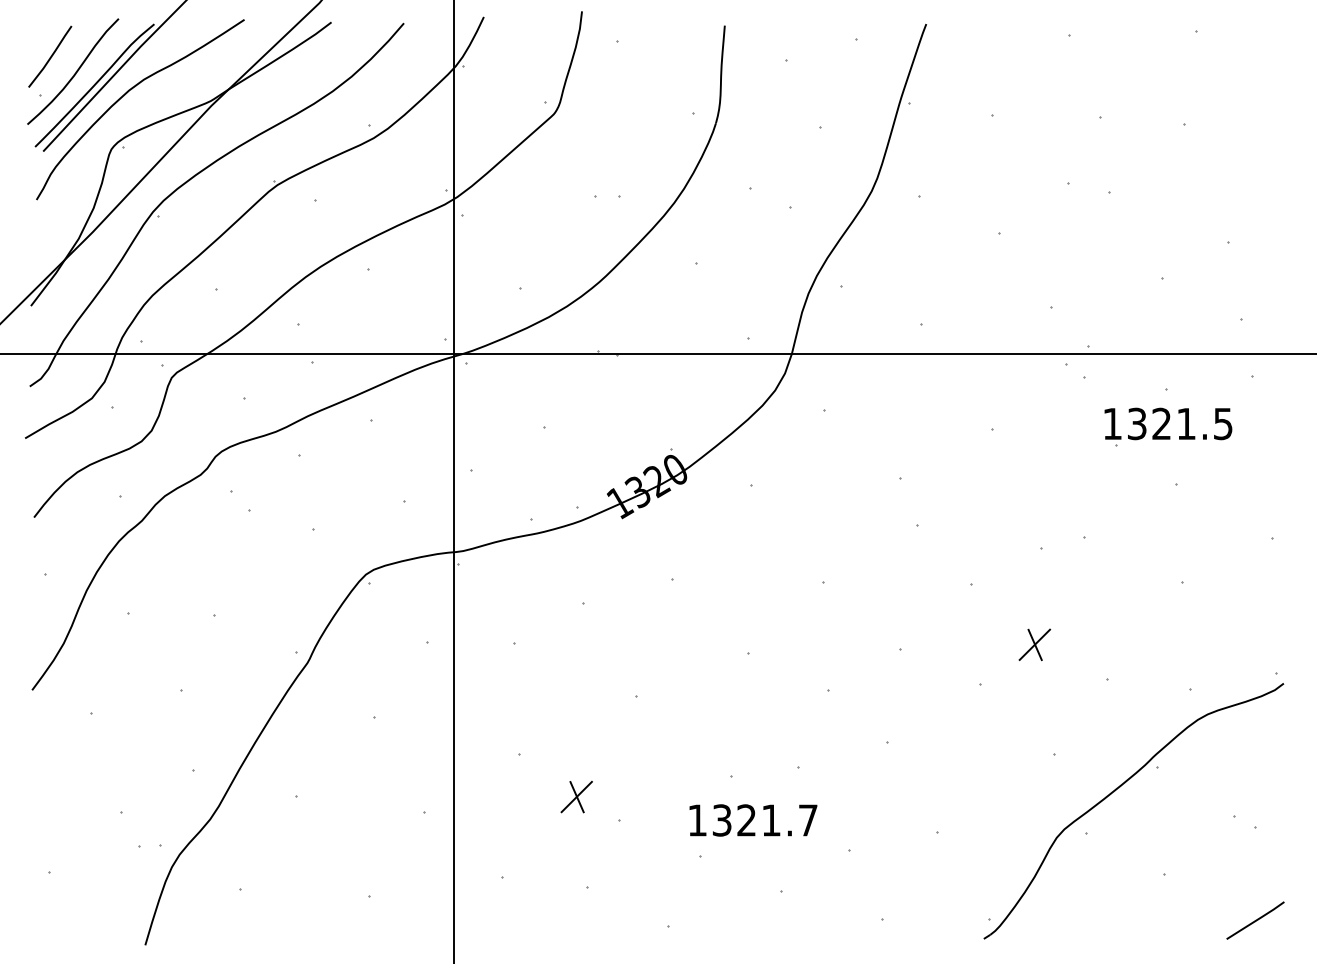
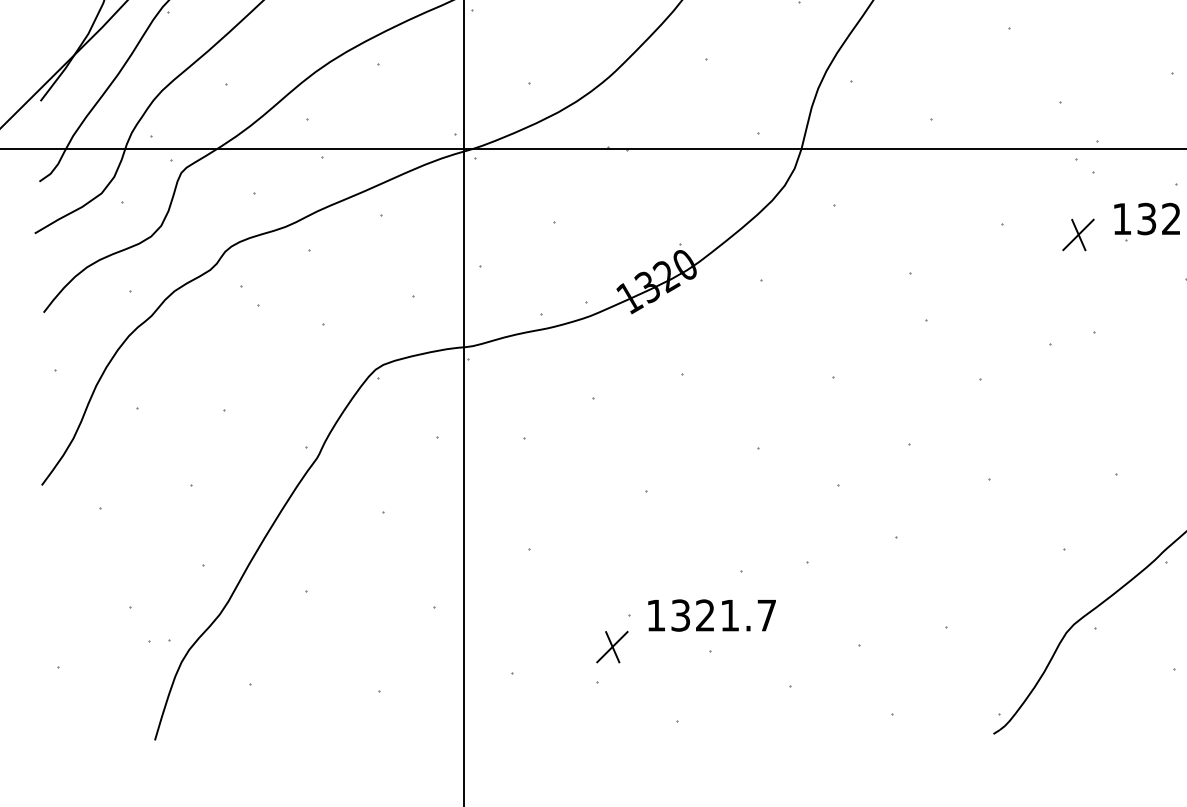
part: (1034, 644) -> (1078, 234), moved
part: (576, 796) -> (612, 646), moved
text: (753, 820) -> (712, 615), moved

